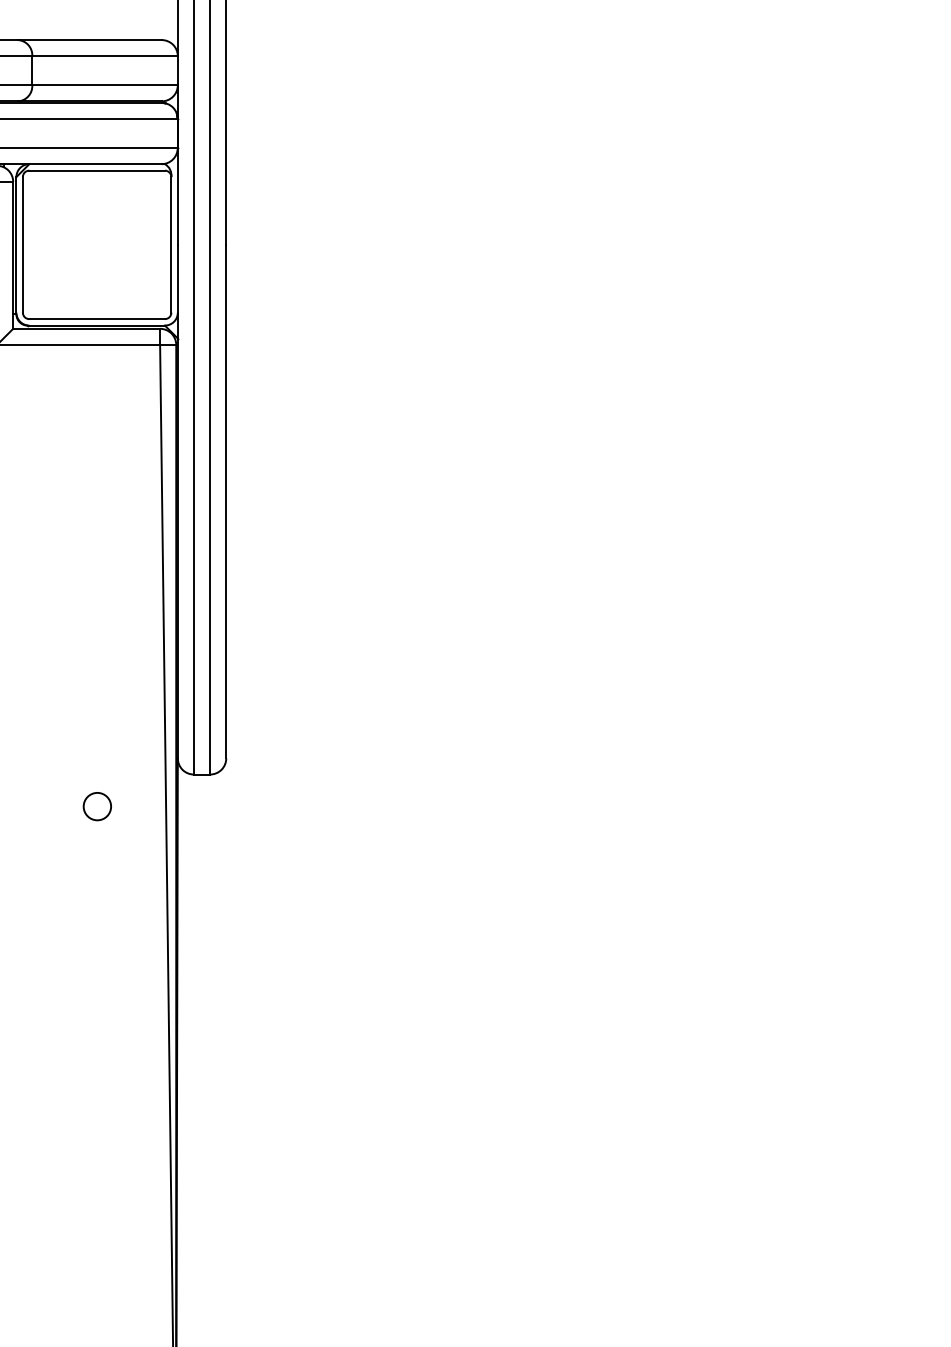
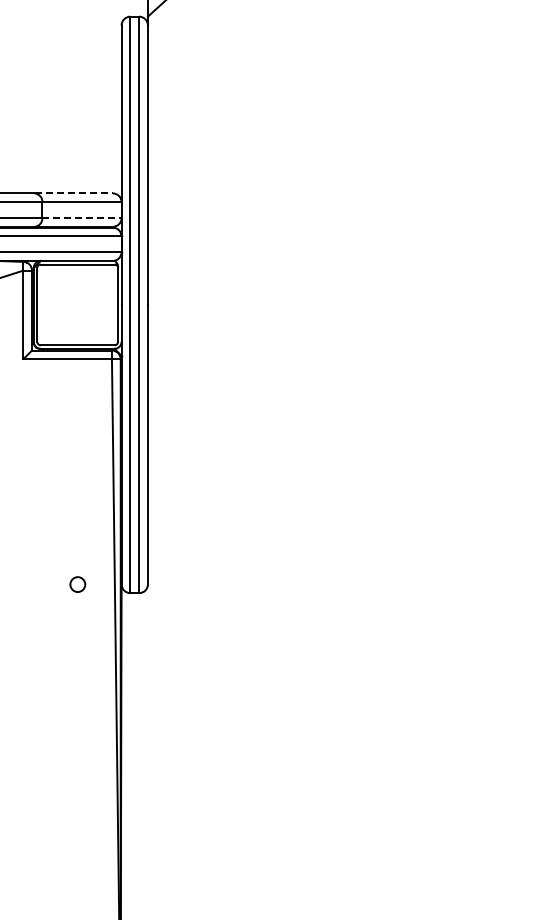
line: (91, 40) -> (74, 193), solid -> dashed
line: (105, 86) -> (82, 218), solid -> dashed
circle: (96, 806) -> (77, 584), moved

